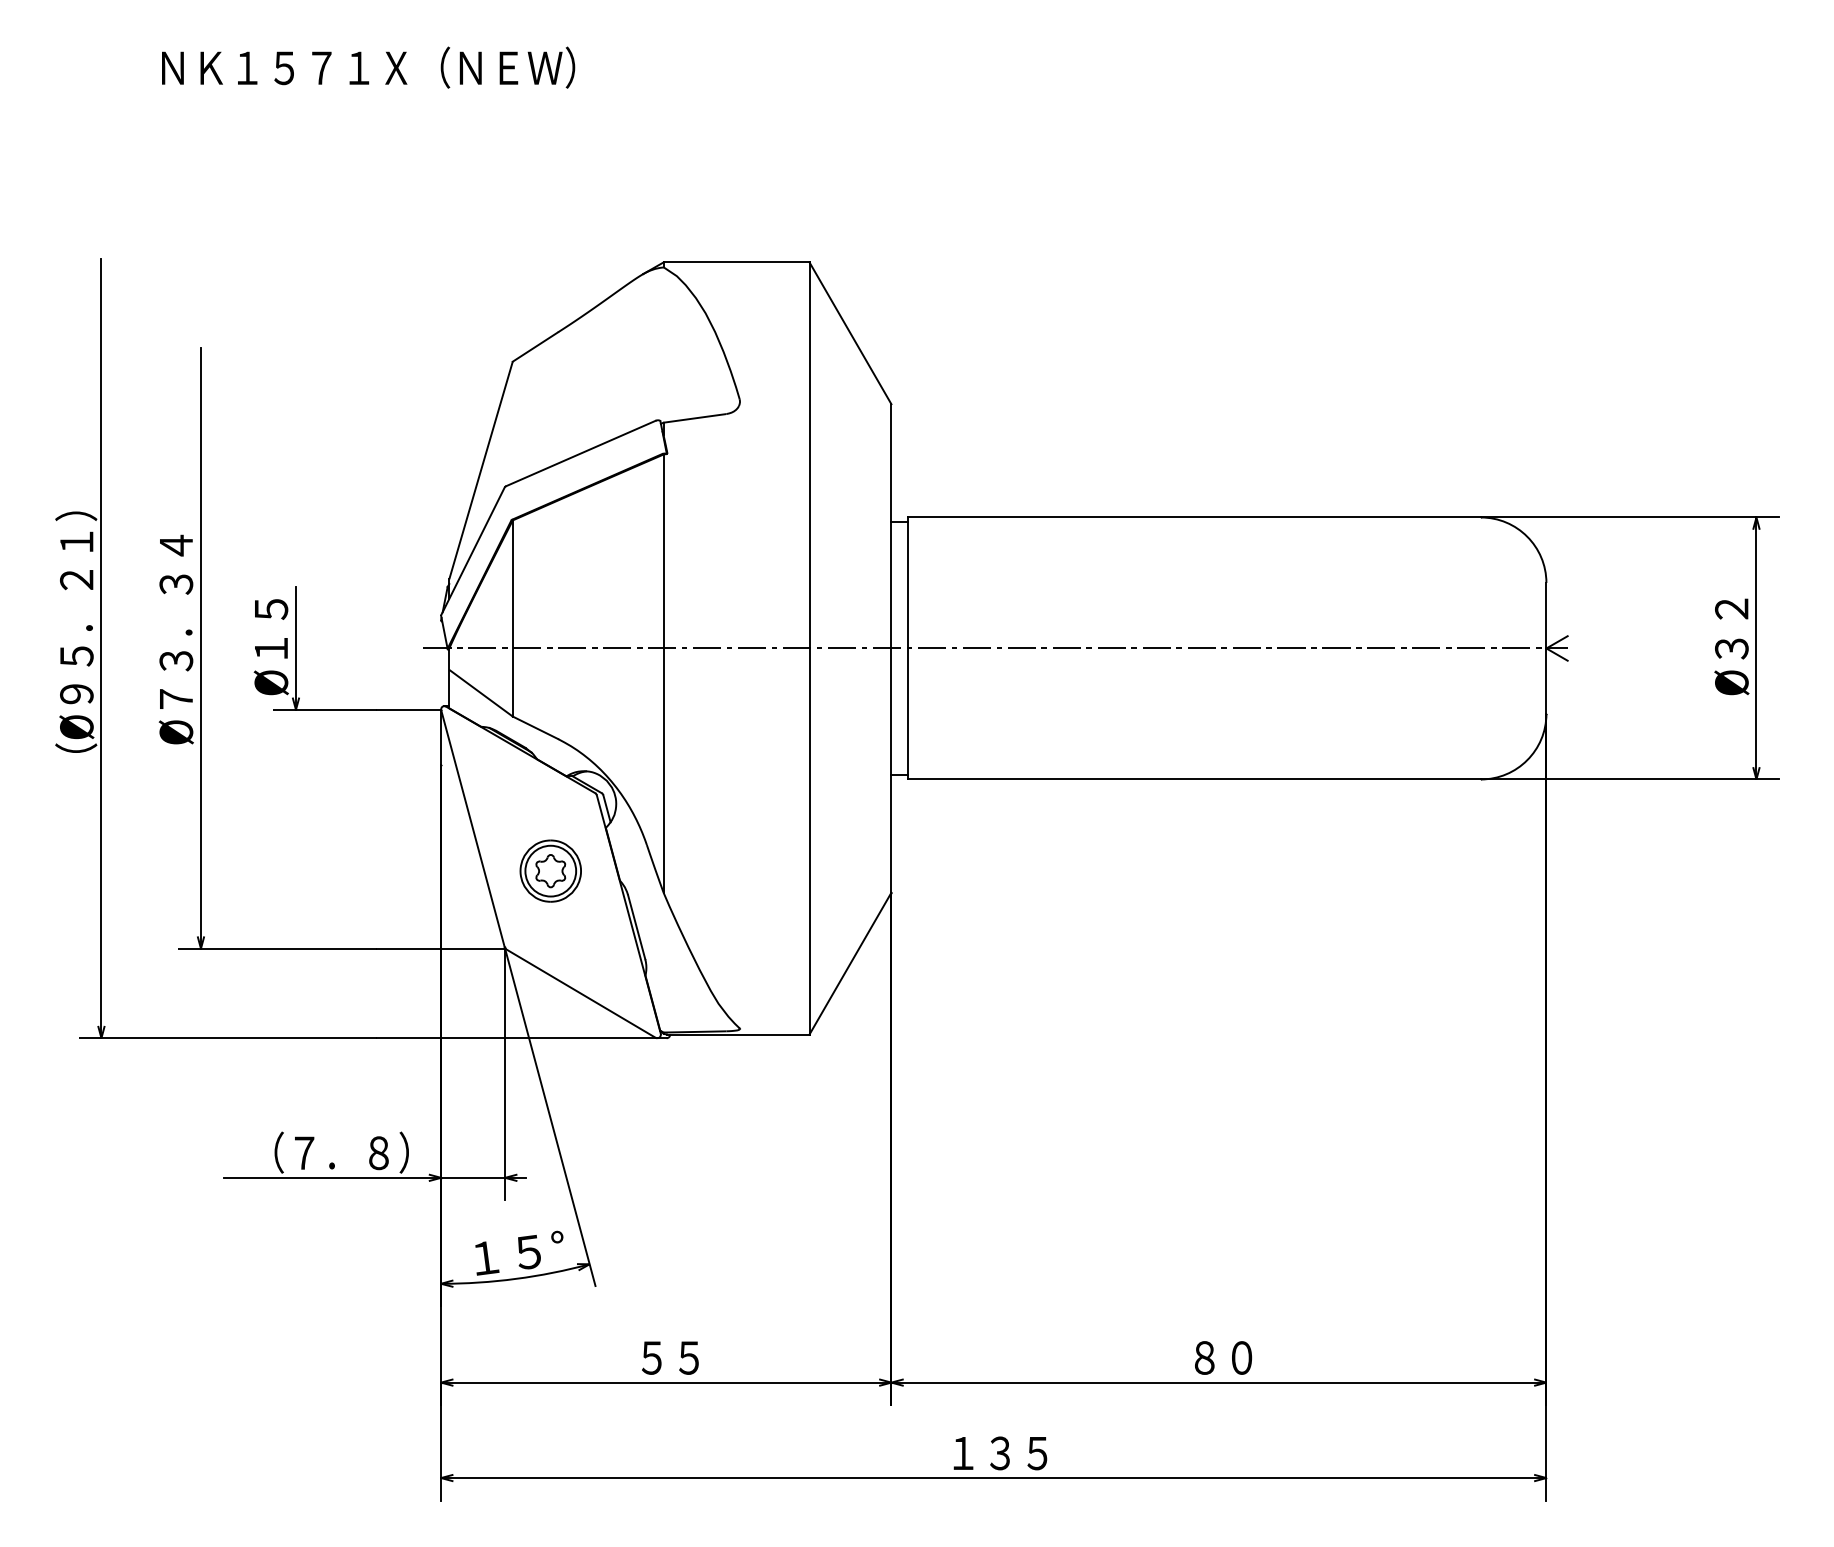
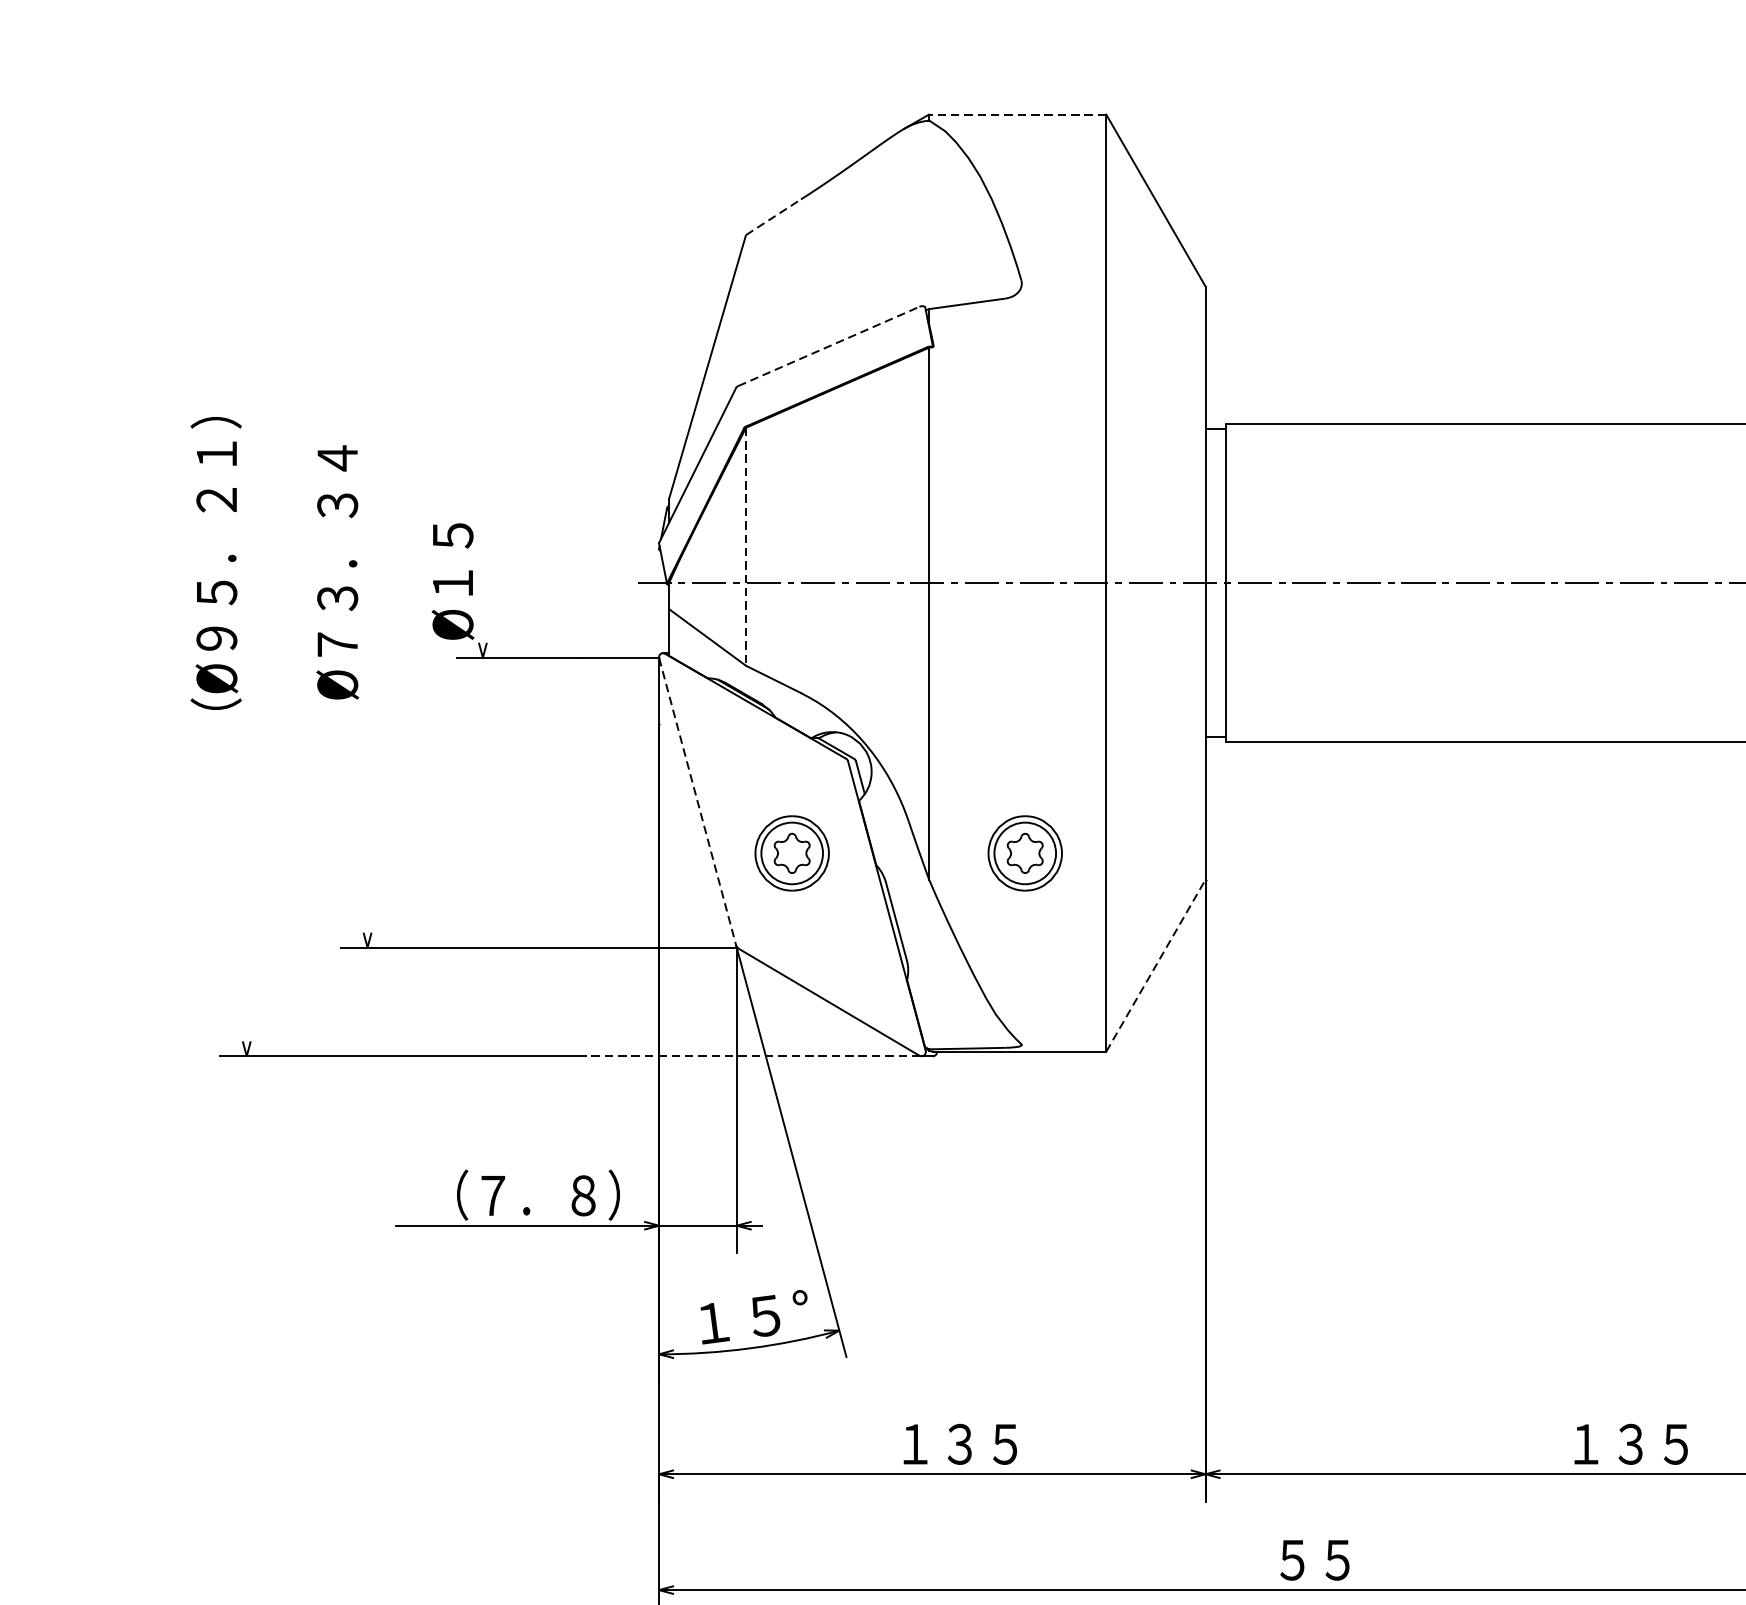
line: (736, 262) -> (1017, 114), solid -> dashed
line: (535, 347) -> (773, 217), solid -> dashed
line: (580, 453) -> (828, 346), solid -> dashed
line: (512, 618) -> (745, 546), solid -> dashed
line: (101, 648) -> (246, 583), removed
line: (200, 648) -> (367, 583), removed
line: (295, 648) -> (482, 583), removed
line: (473, 828) -> (698, 801), solid -> dashed
part: (742, 870) -> (1024, 852), added
line: (850, 963) -> (1155, 965), solid -> dashed
line: (516, 1038) -> (750, 1056), solid -> dashed
text: (688, 1357) -> (959, 1443), ５５ -> １３５
text: (1241, 1357) -> (1630, 1443), ８０ -> １３５
text: (1000, 1453) -> (1338, 1560), １３５ -> ５５

